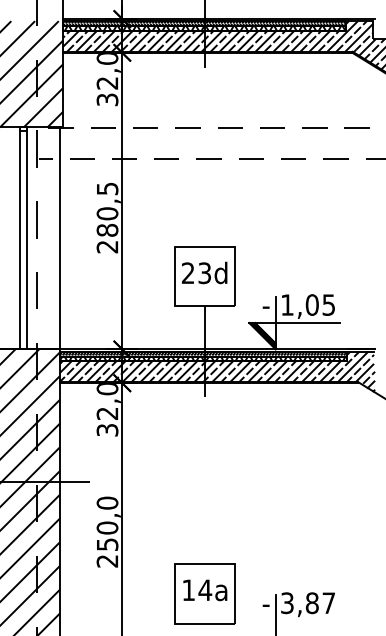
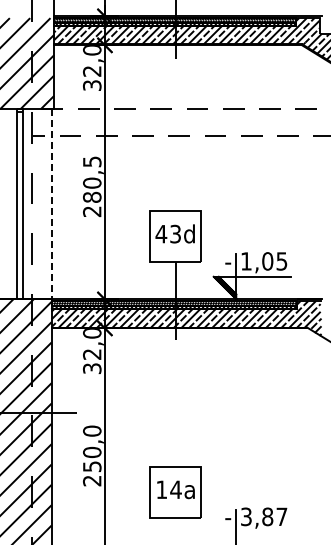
line: (59, 238) -> (51, 204), solid -> dashed
text: (188, 272) -> (161, 233), 23d -> 43d
part: (204, 593) -> (175, 492), moved

